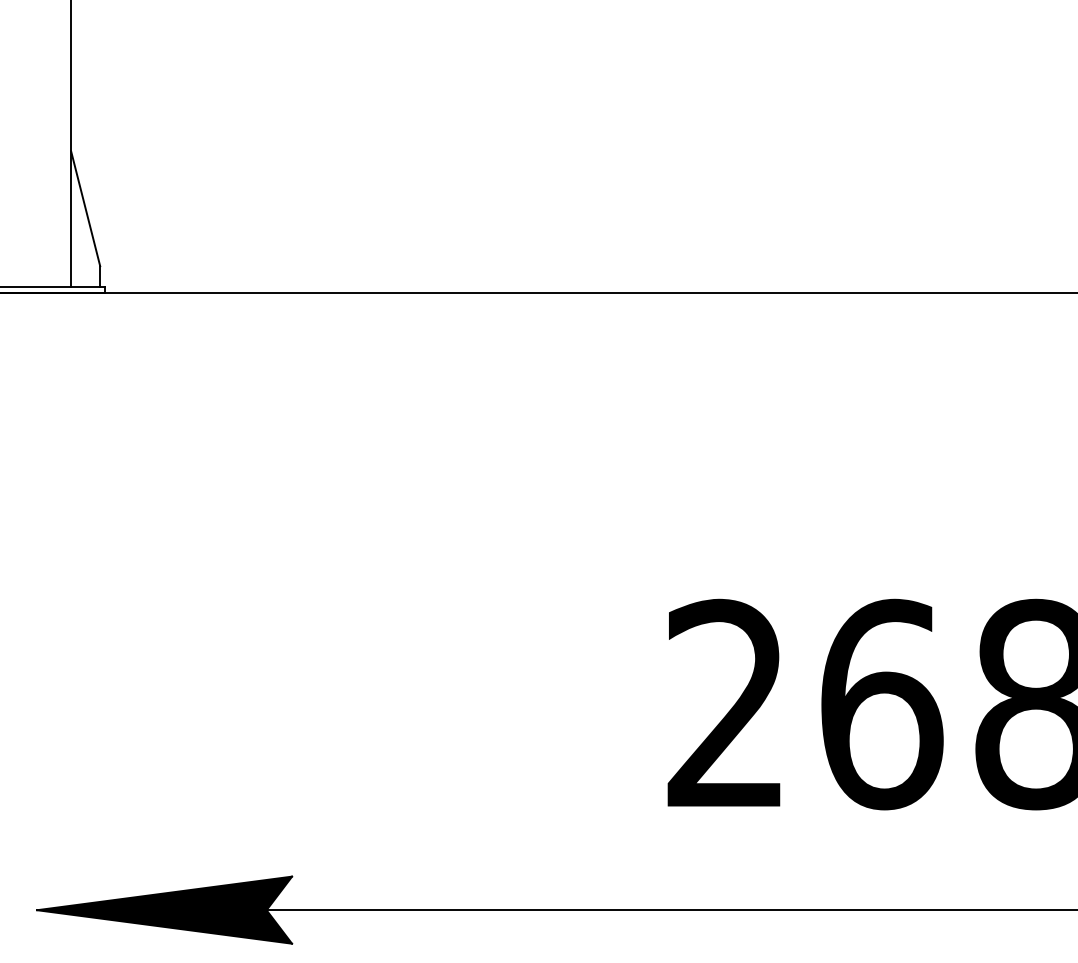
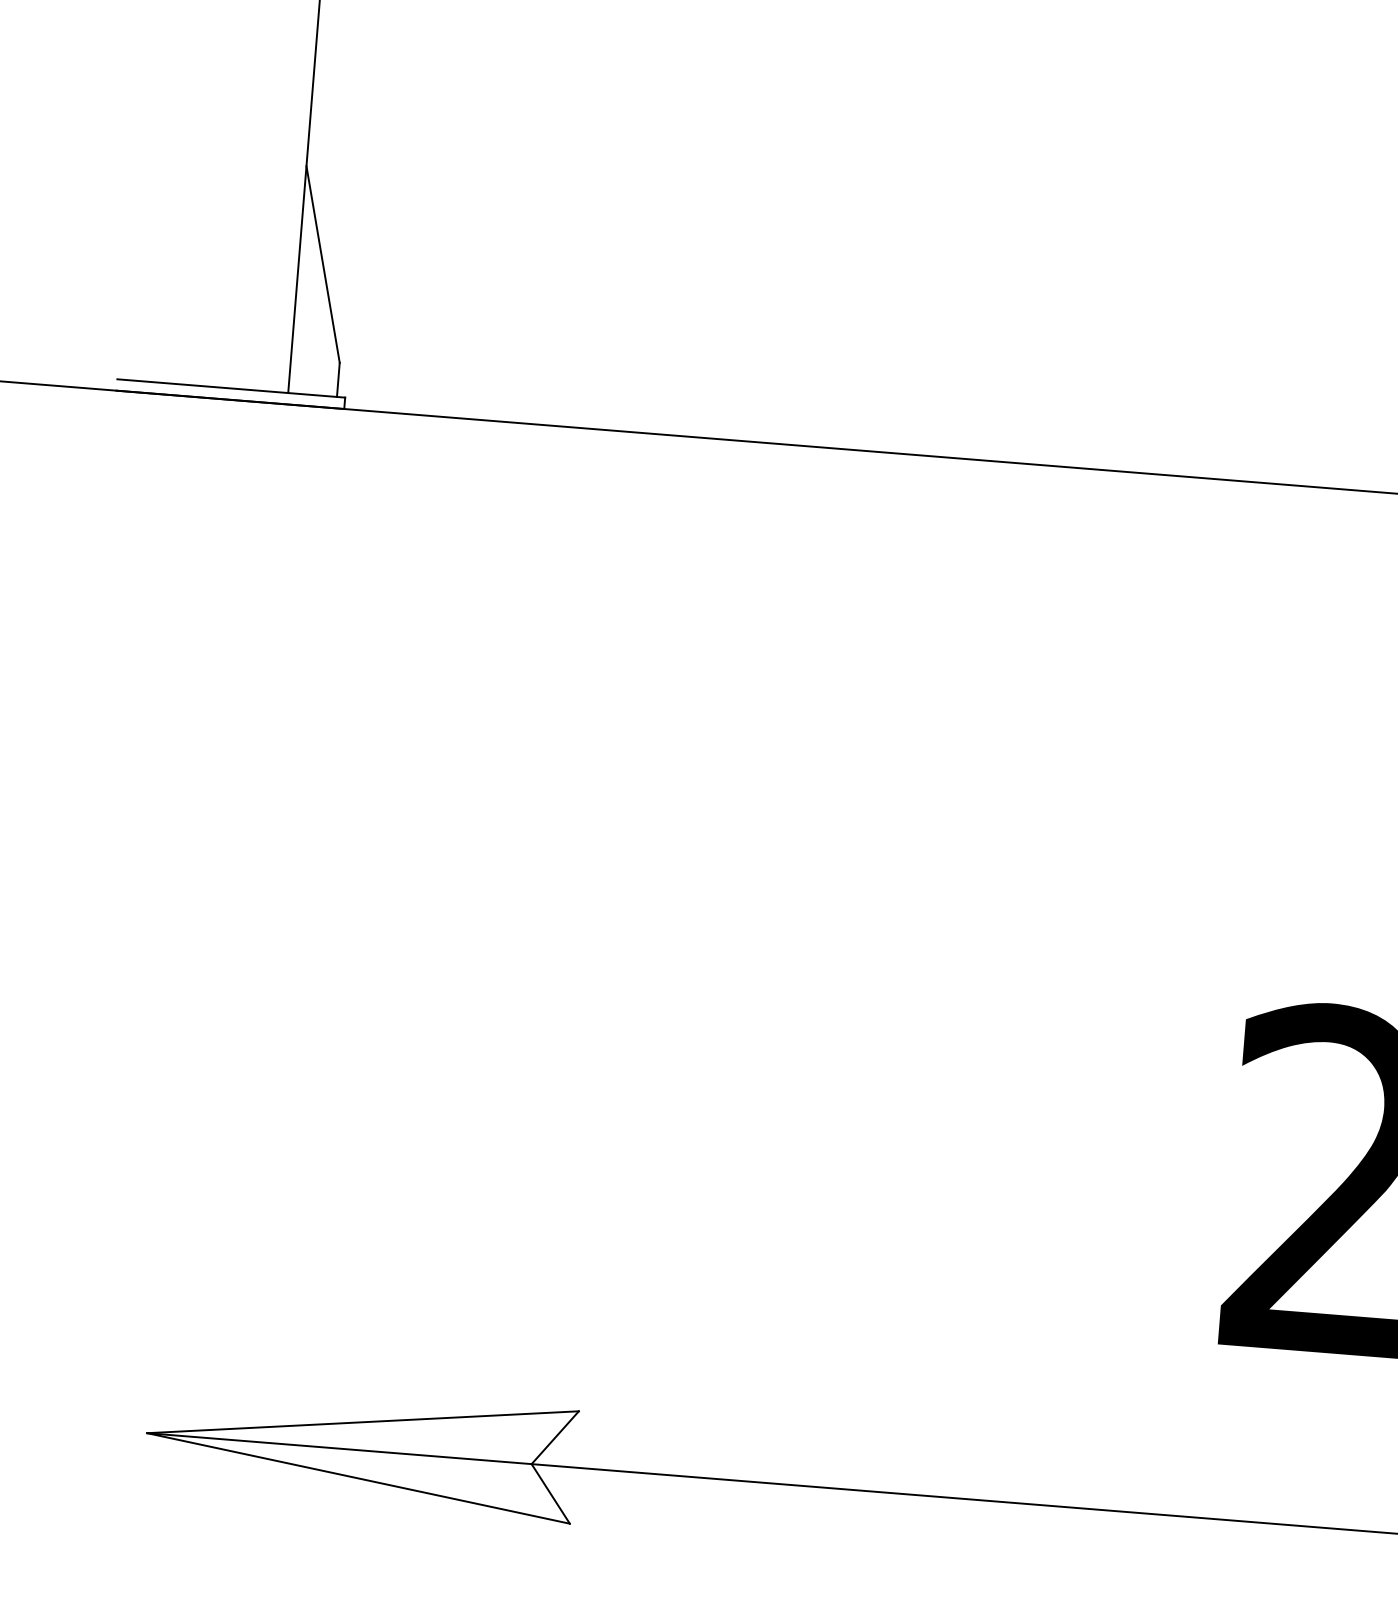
fill: (164, 909) -> (360, 1449), removed

